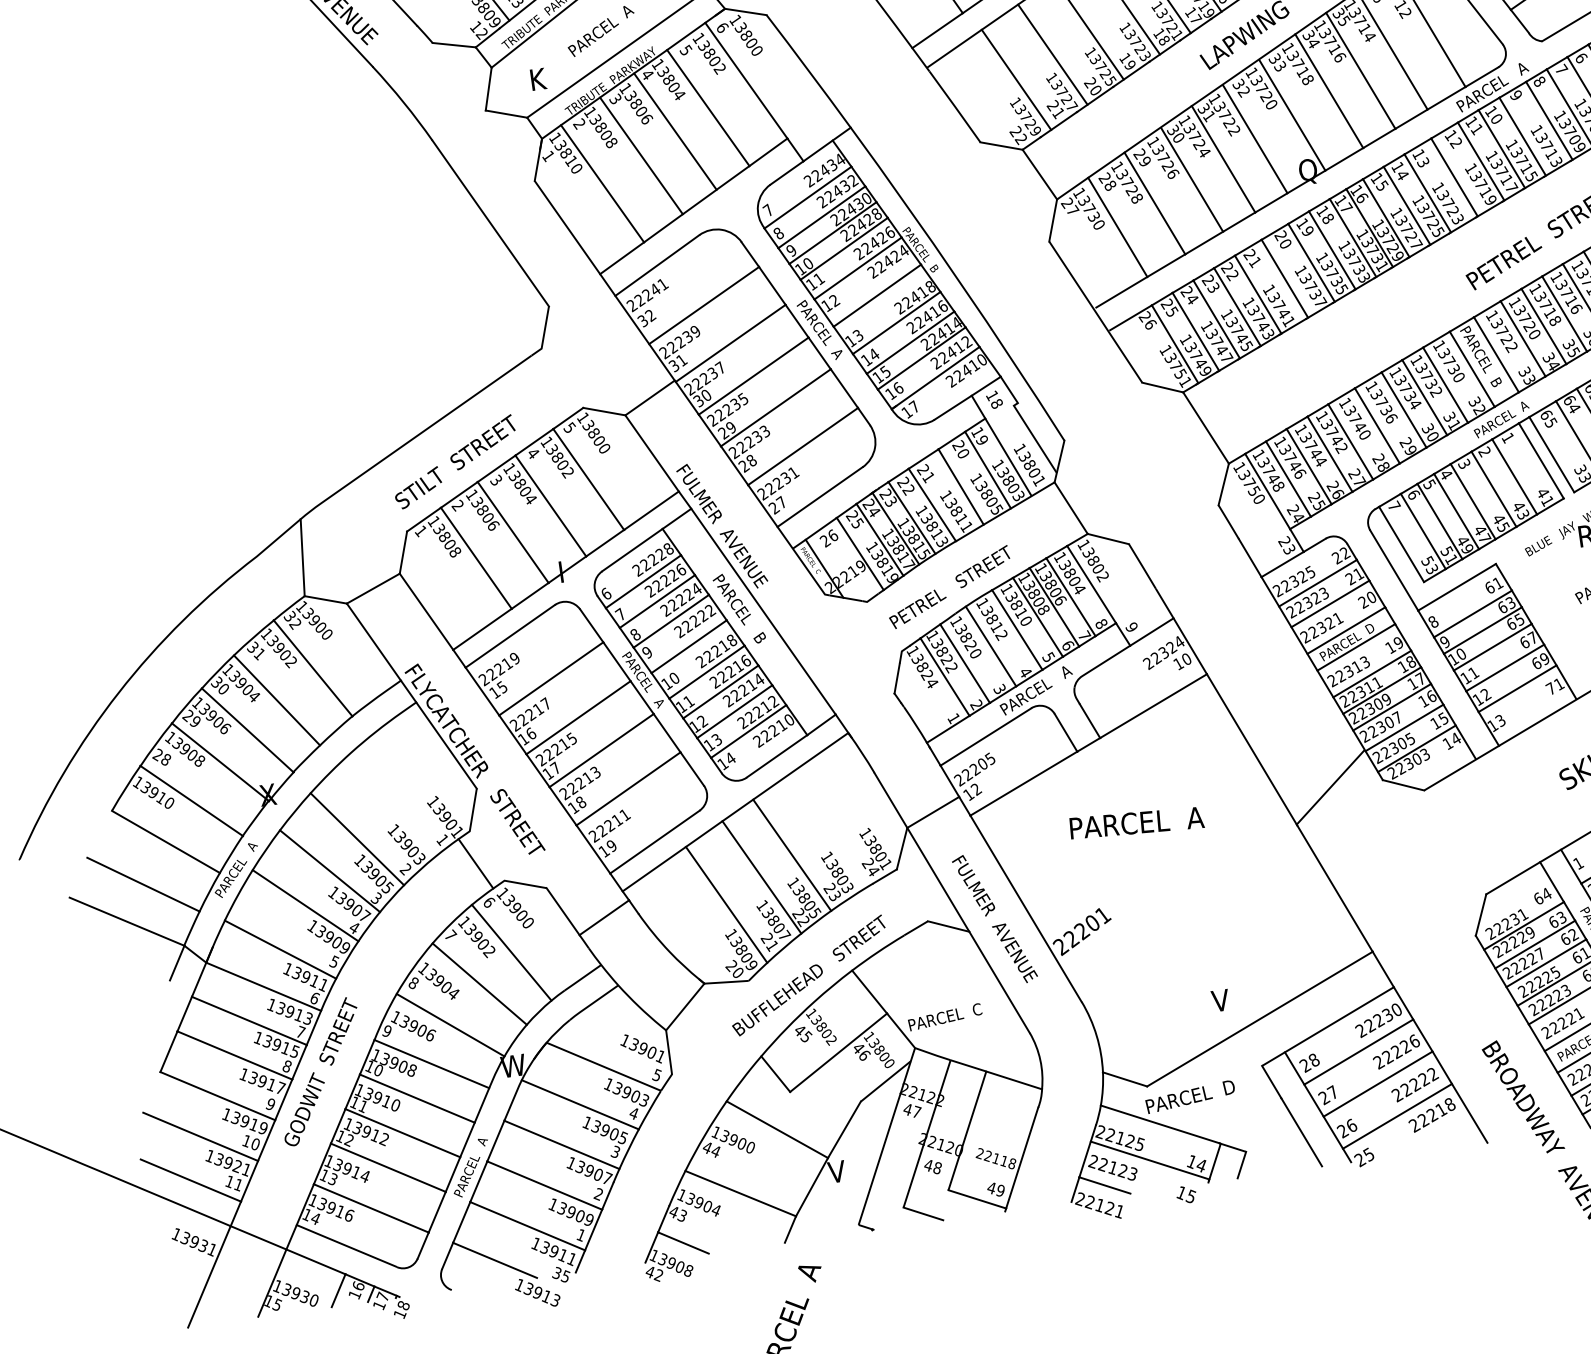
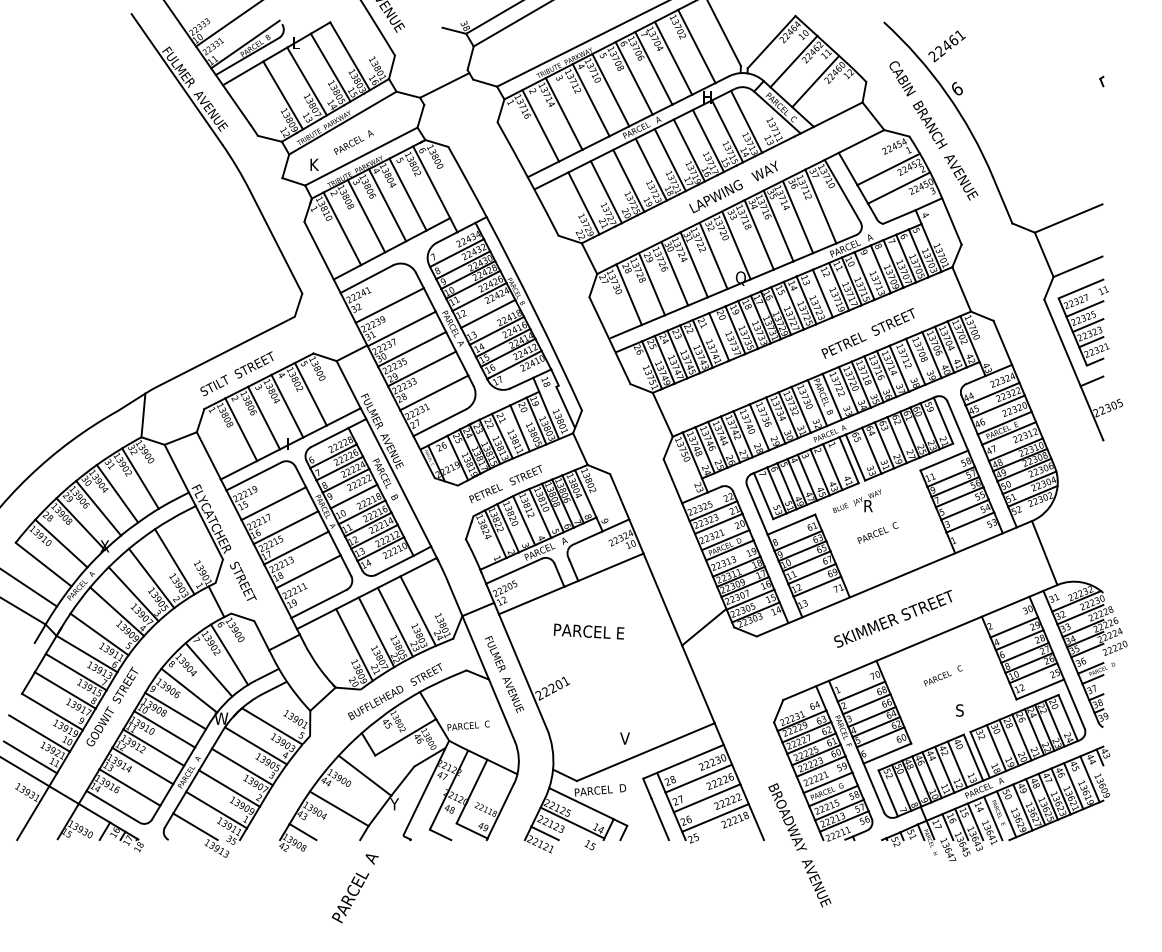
line: (392, 804) -> (174, 561), added
text: (1191, 818) -> (623, 633), PARCEL  A -> PARCEL E
line: (827, 829) -> (417, 610), added
text: (835, 1172) -> (394, 804), V -> Y

